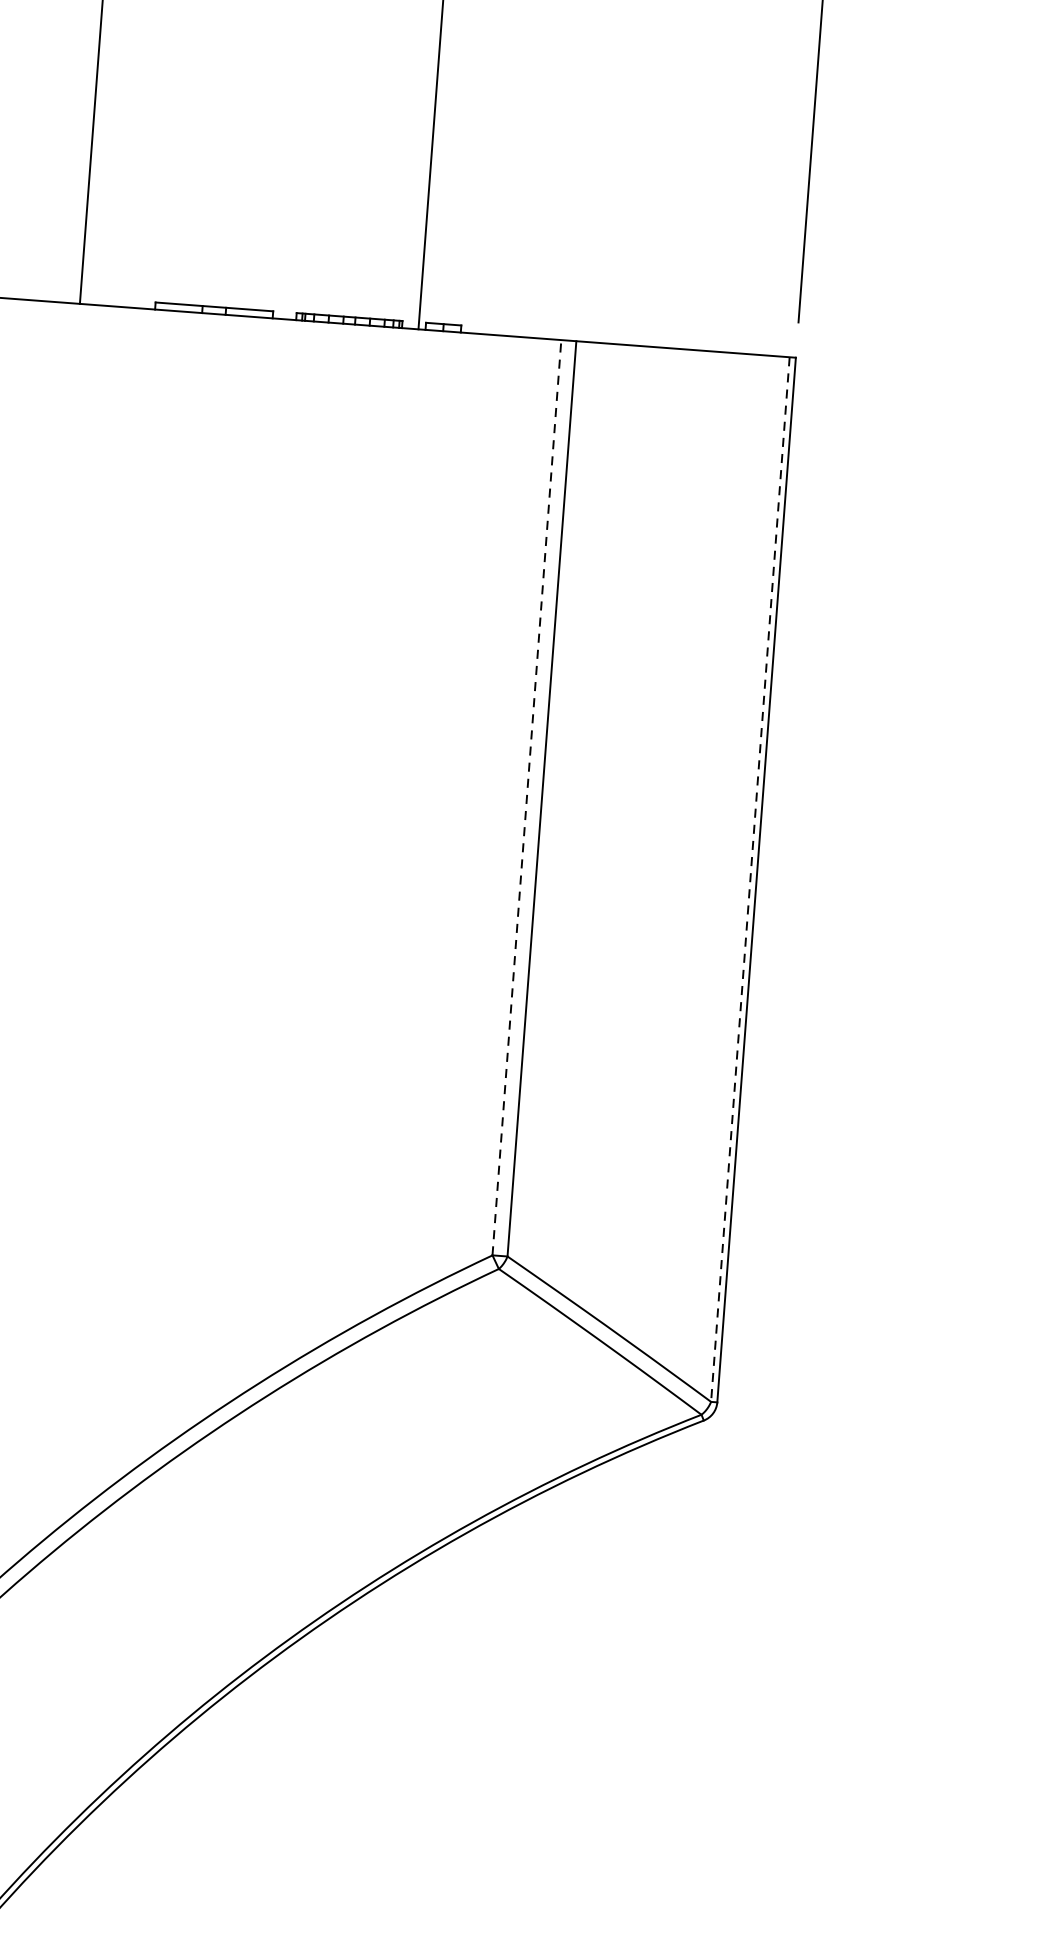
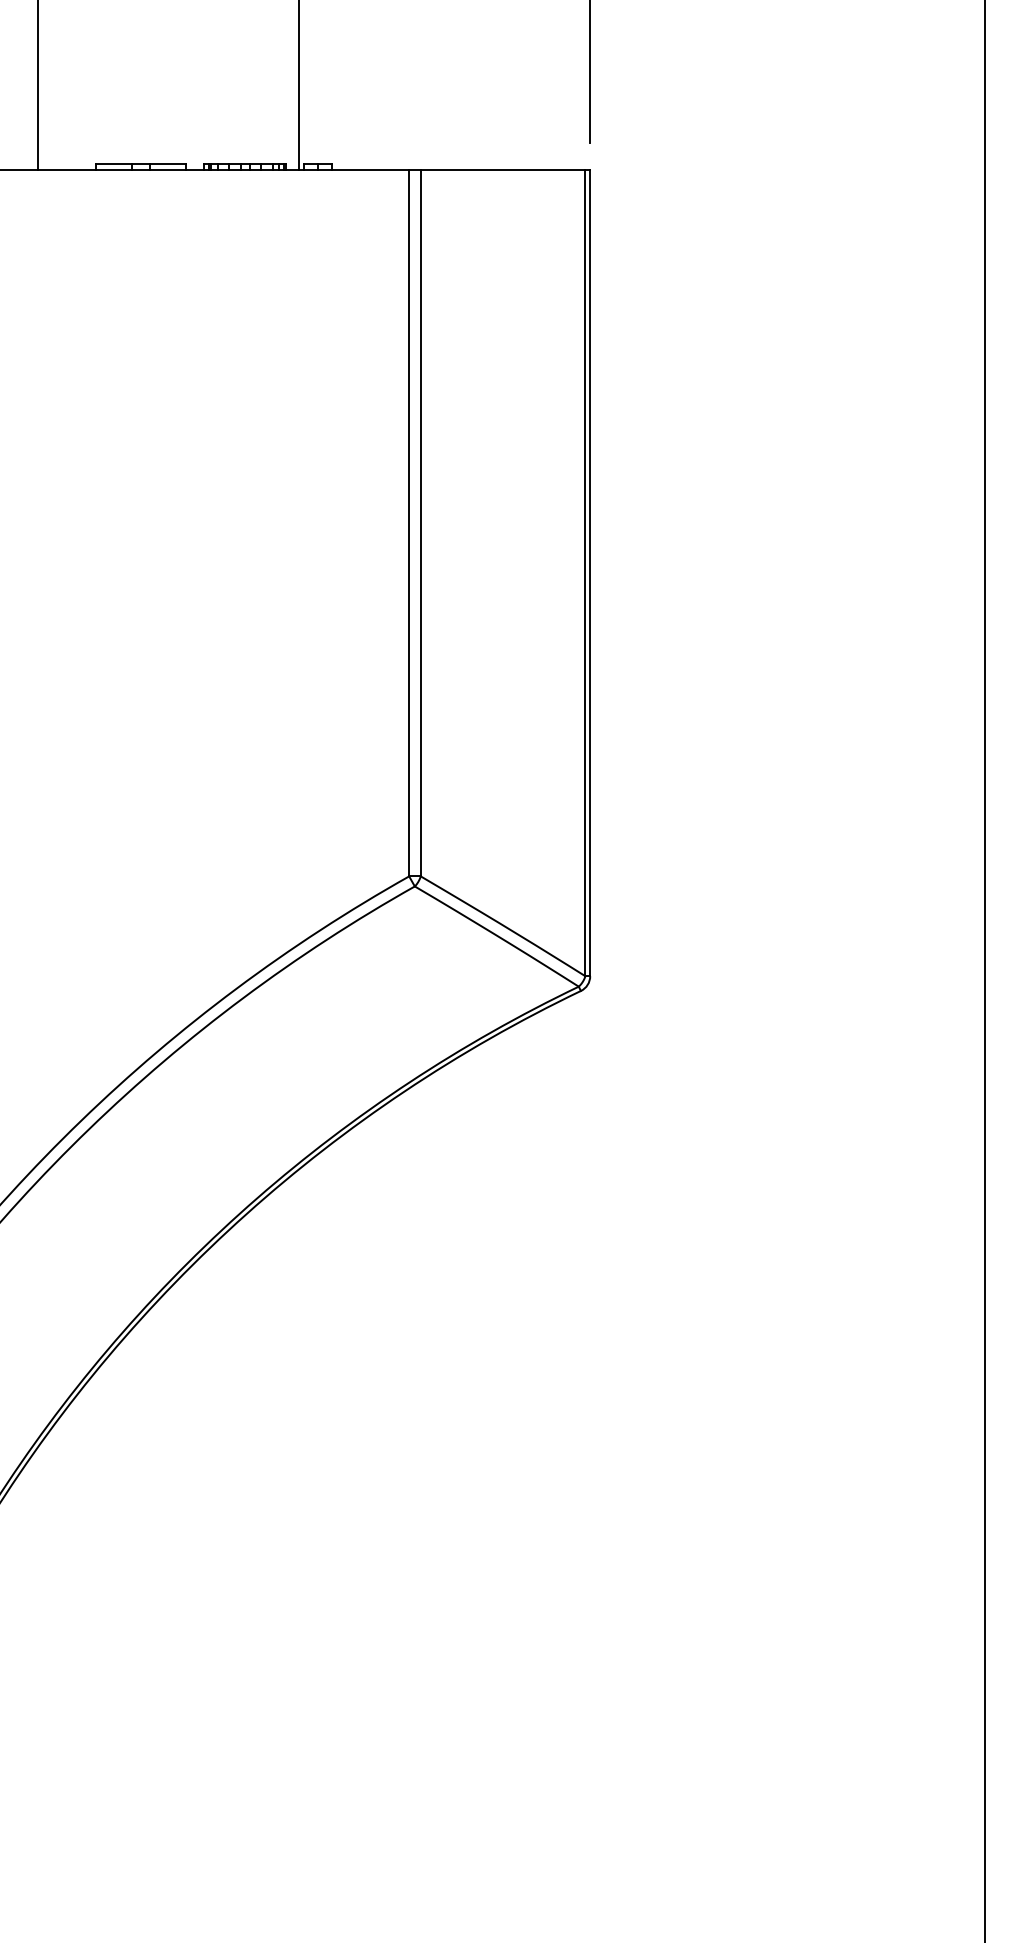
line: (527, 796) -> (409, 522), dashed -> solid
line: (750, 880) -> (585, 573), dashed -> solid

